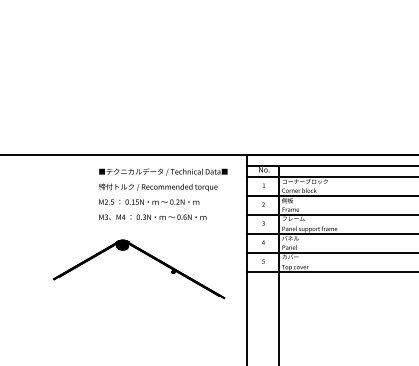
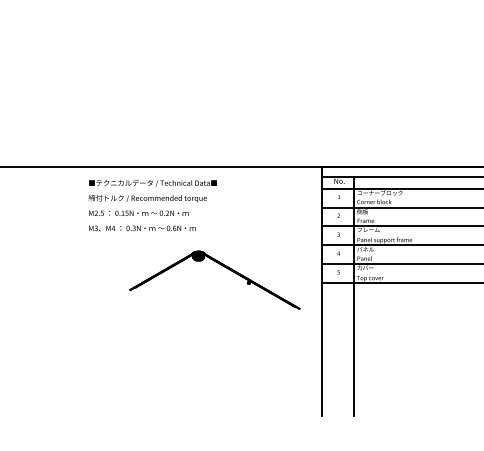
text: (162, 194) -> (152, 205), moved

